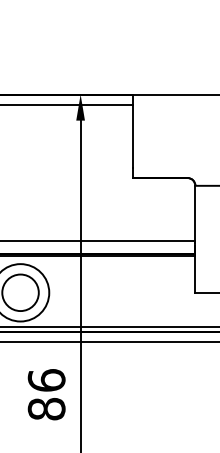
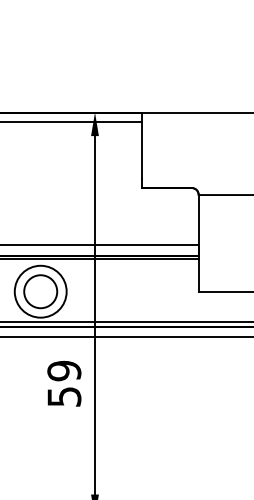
text: (46, 394) -> (64, 383), 86 -> 59

